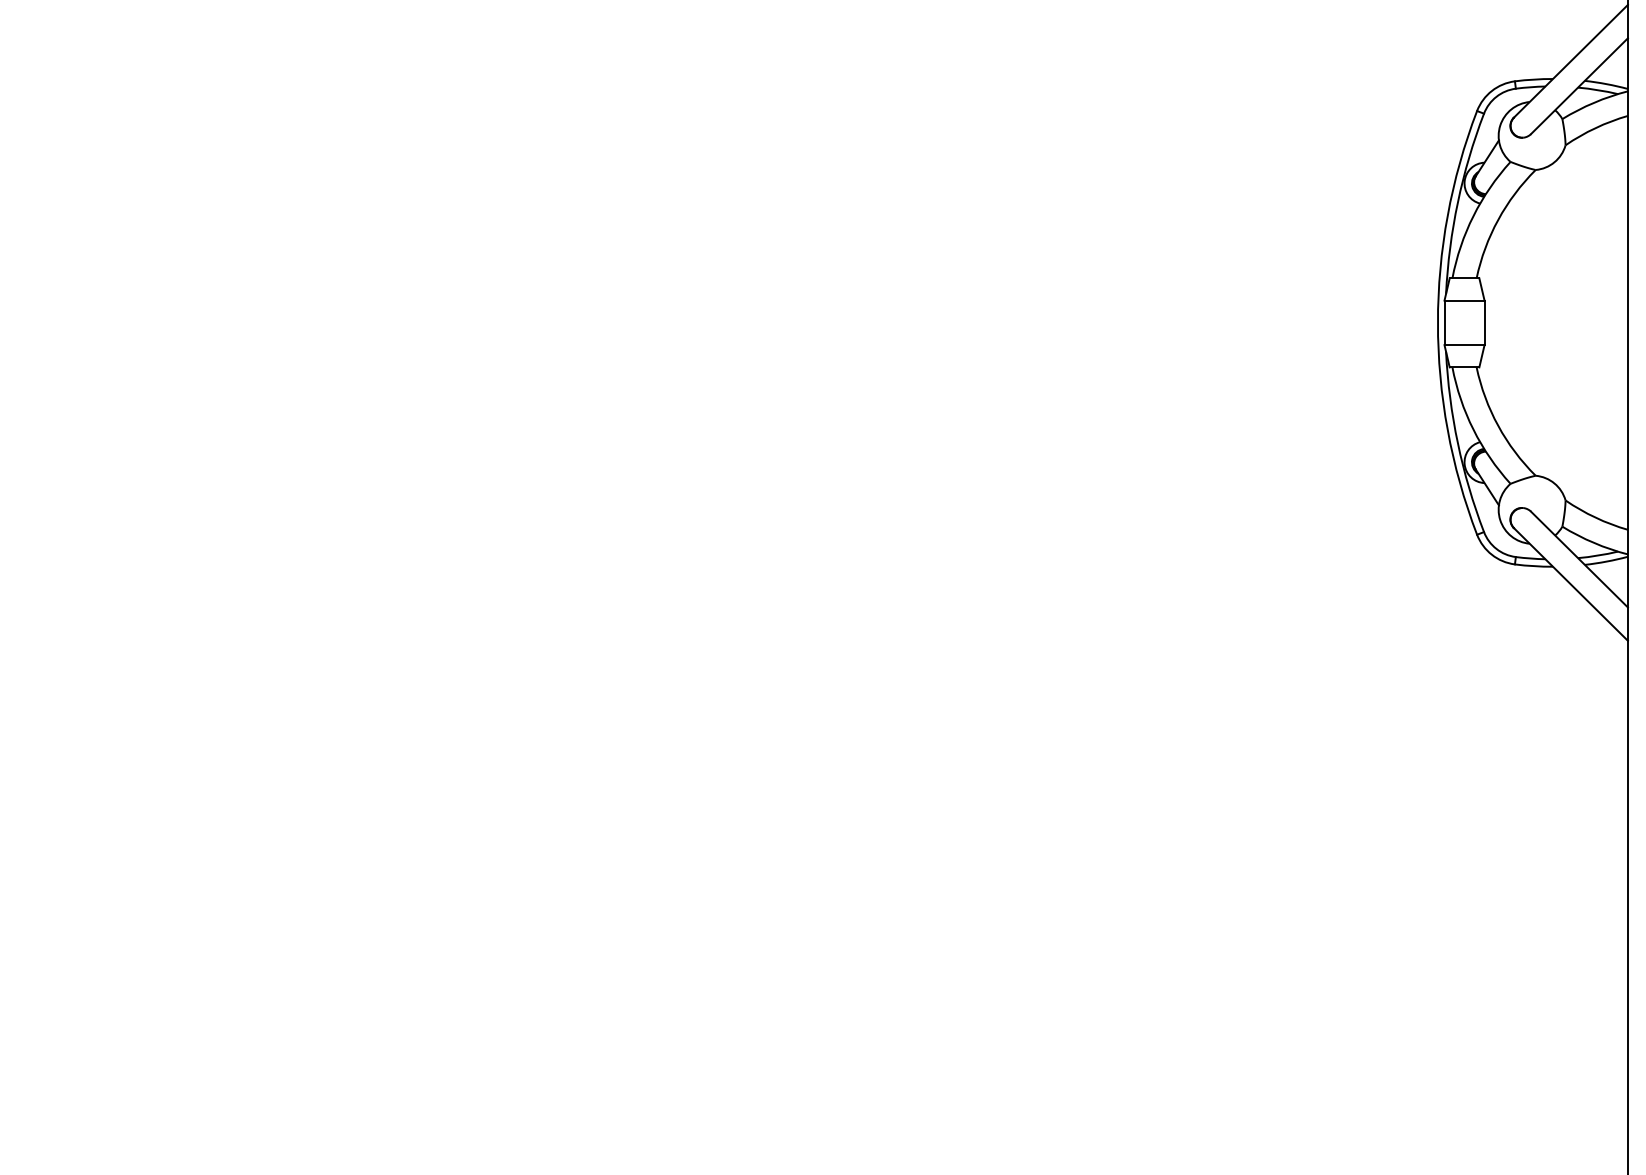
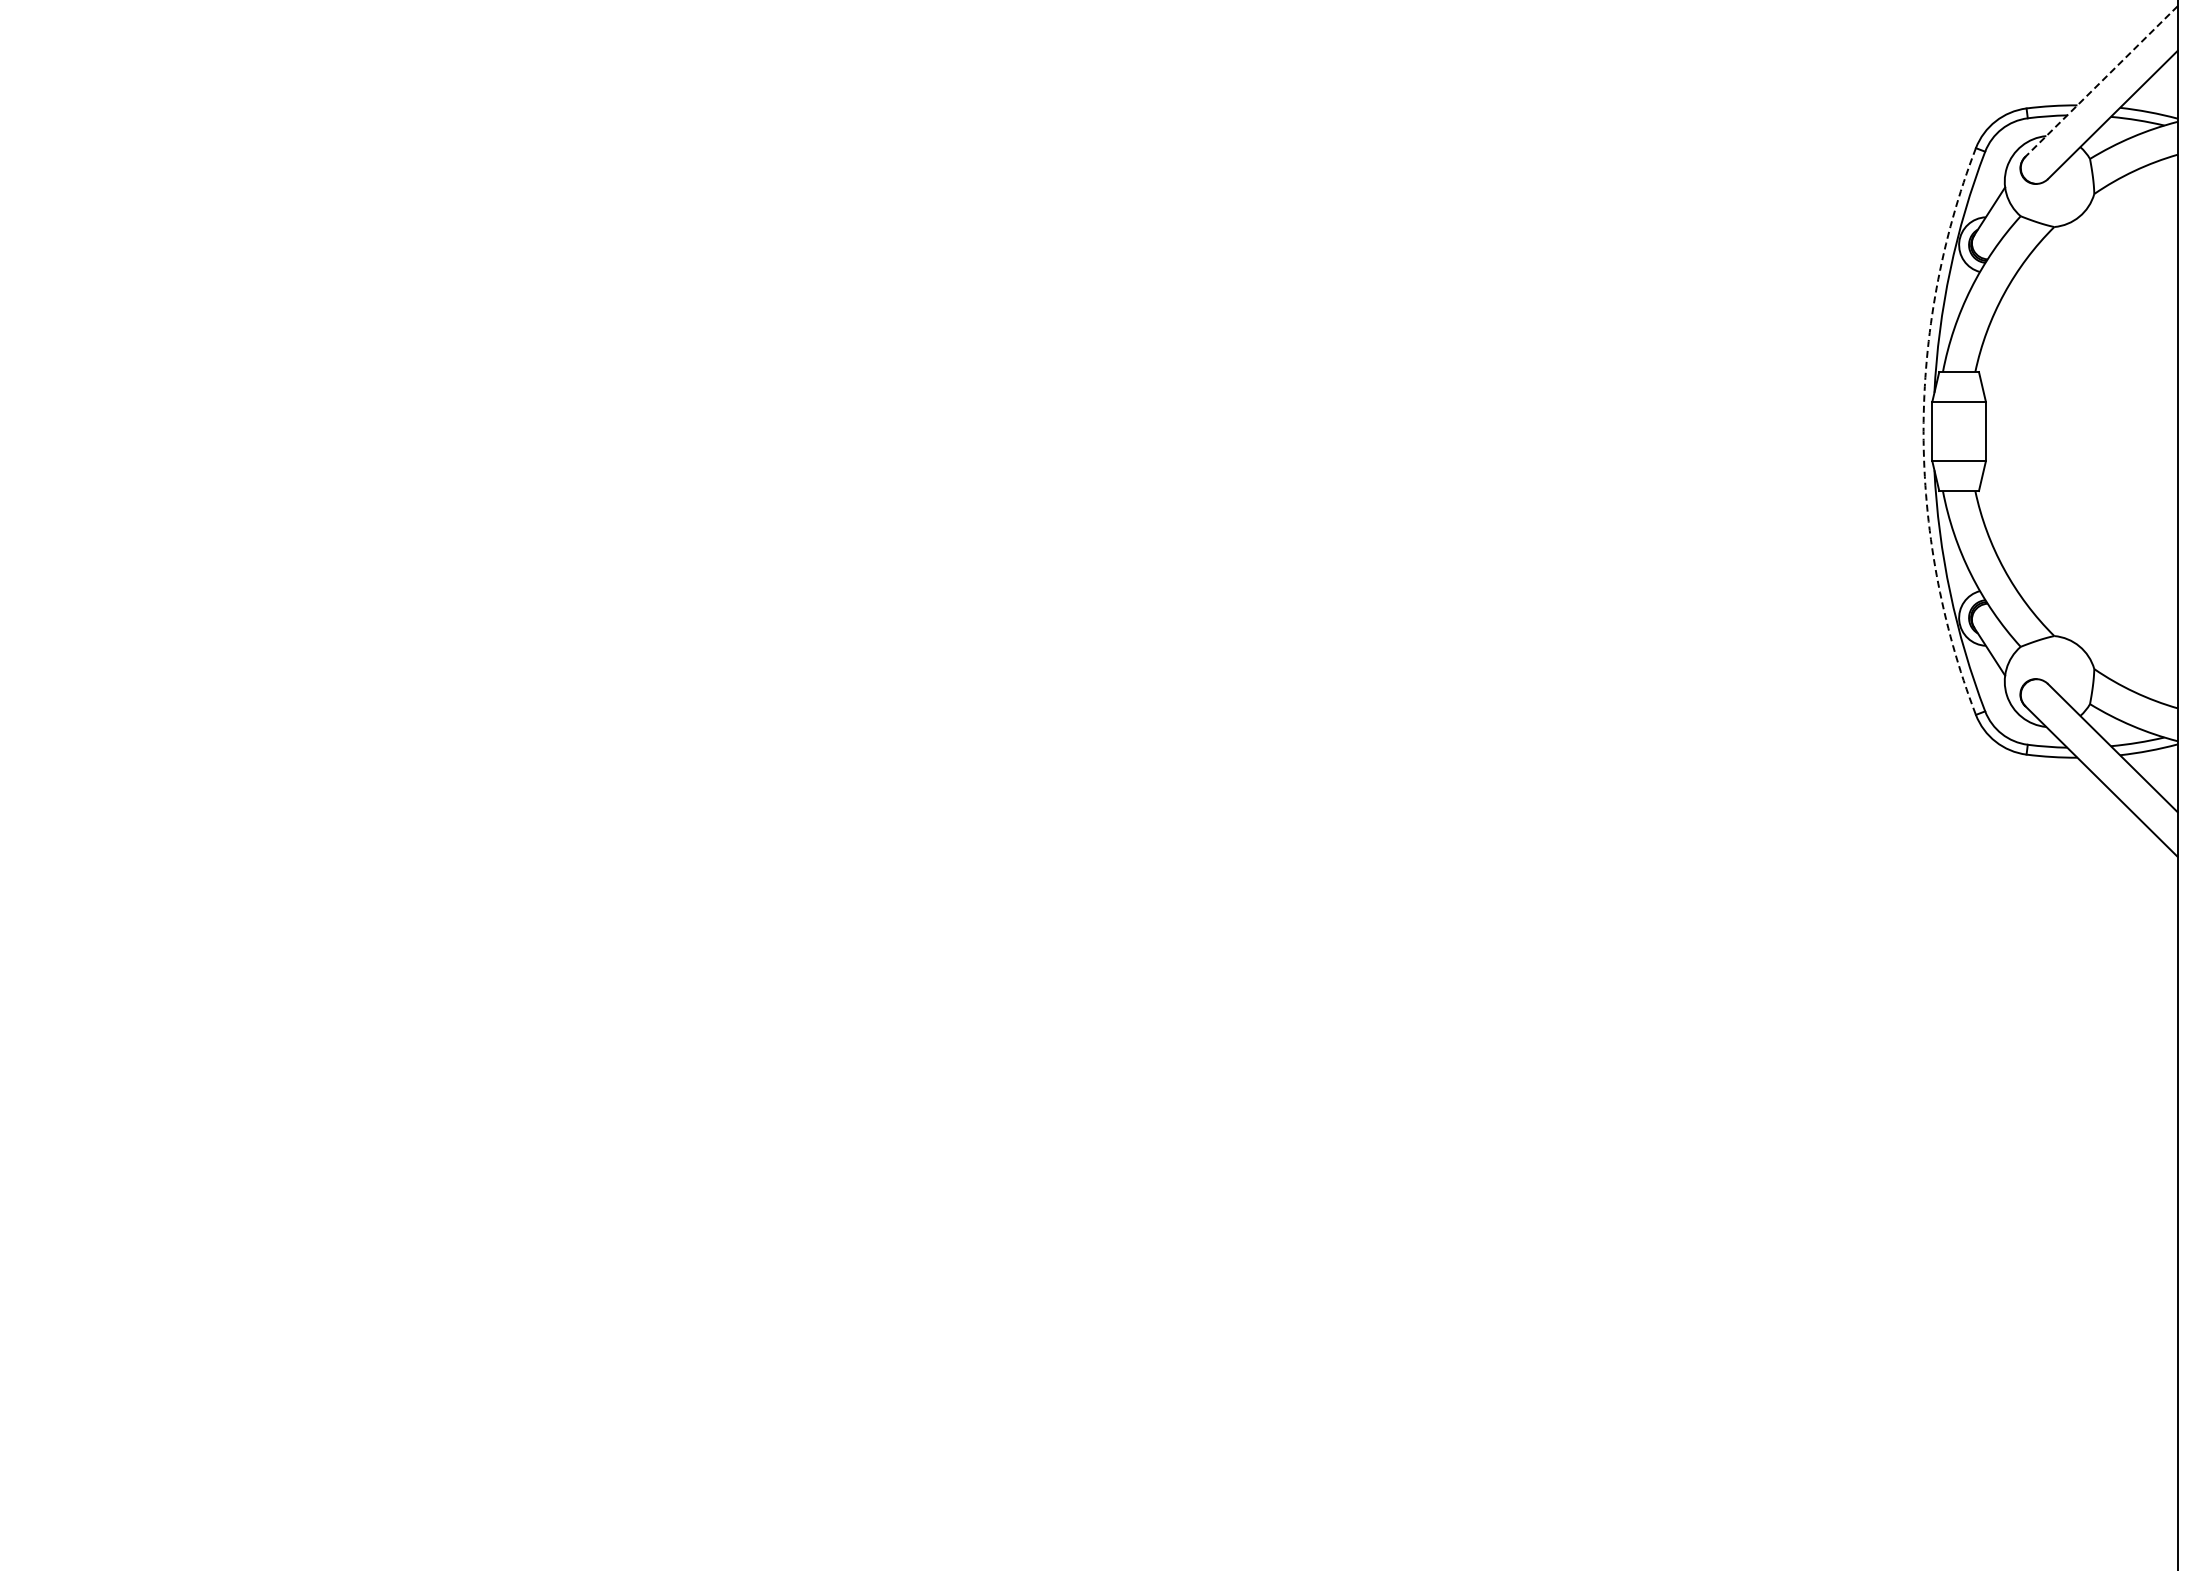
line: (1570, 61) -> (2101, 81), solid -> dashed
arc: (1437, 322) -> (1923, 431), solid -> dashed

